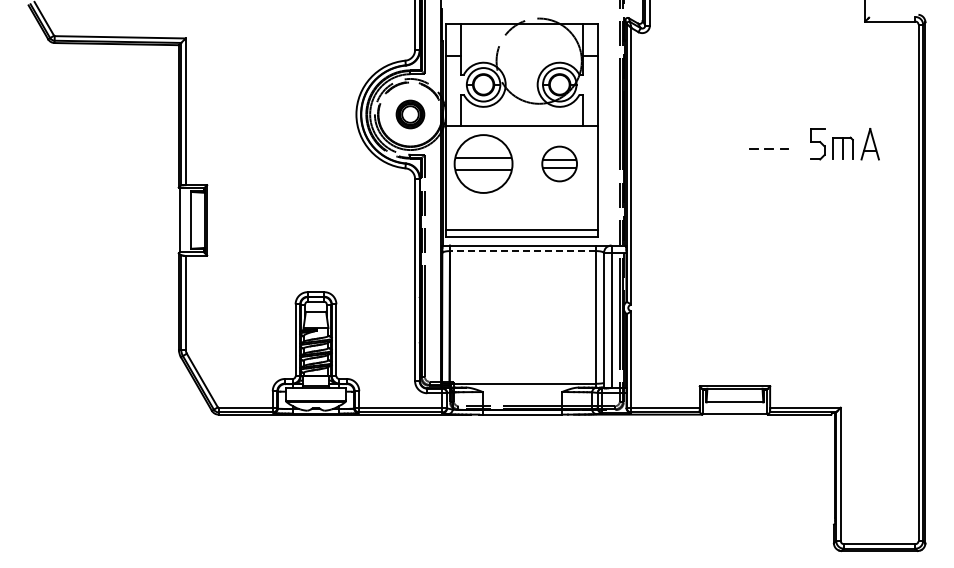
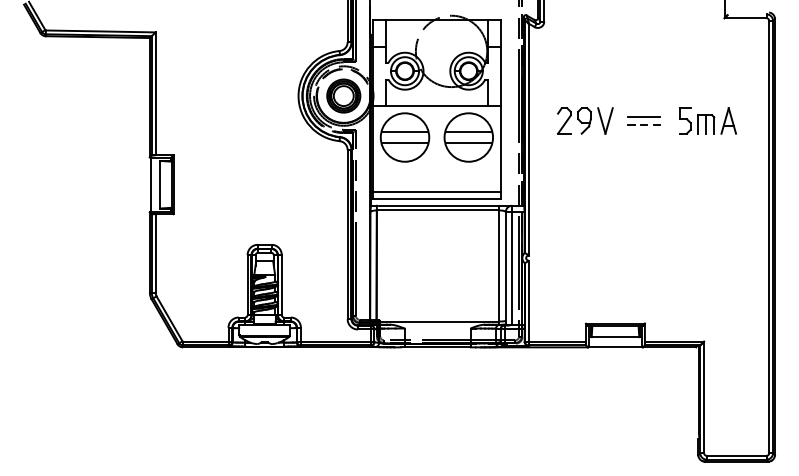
part: (410, 114) -> (343, 96), size x1.43
line: (769, 139) -> (644, 117), added
part: (698, 143) -> (584, 120), added
part: (559, 163) -> (468, 137), size x1.67
line: (522, 251) -> (437, 210), dashed -> solid

